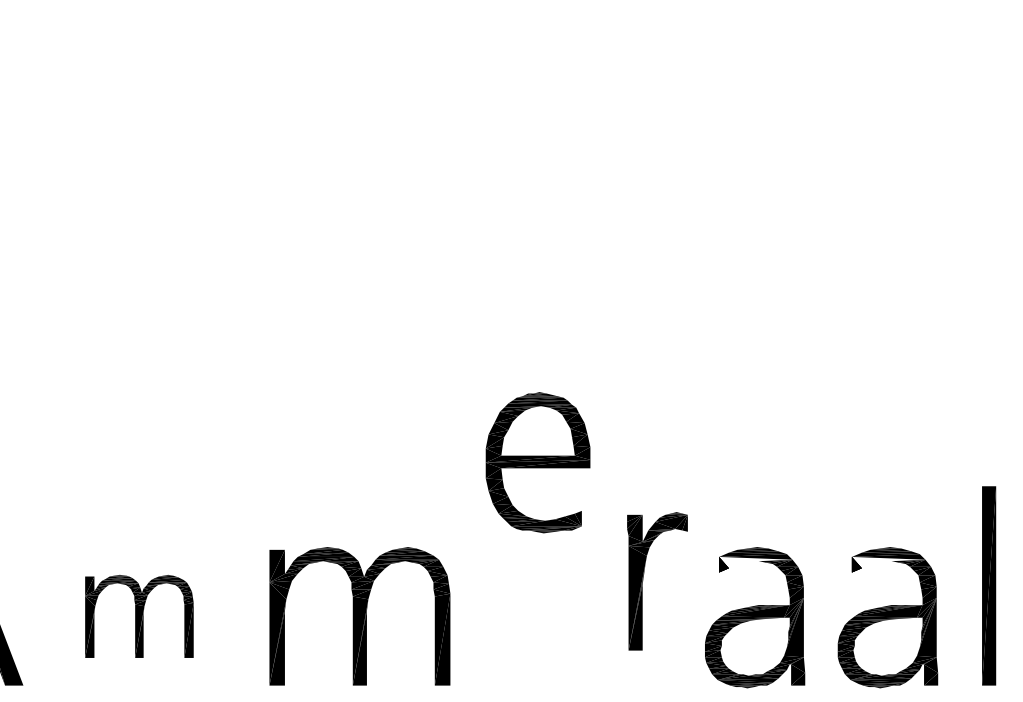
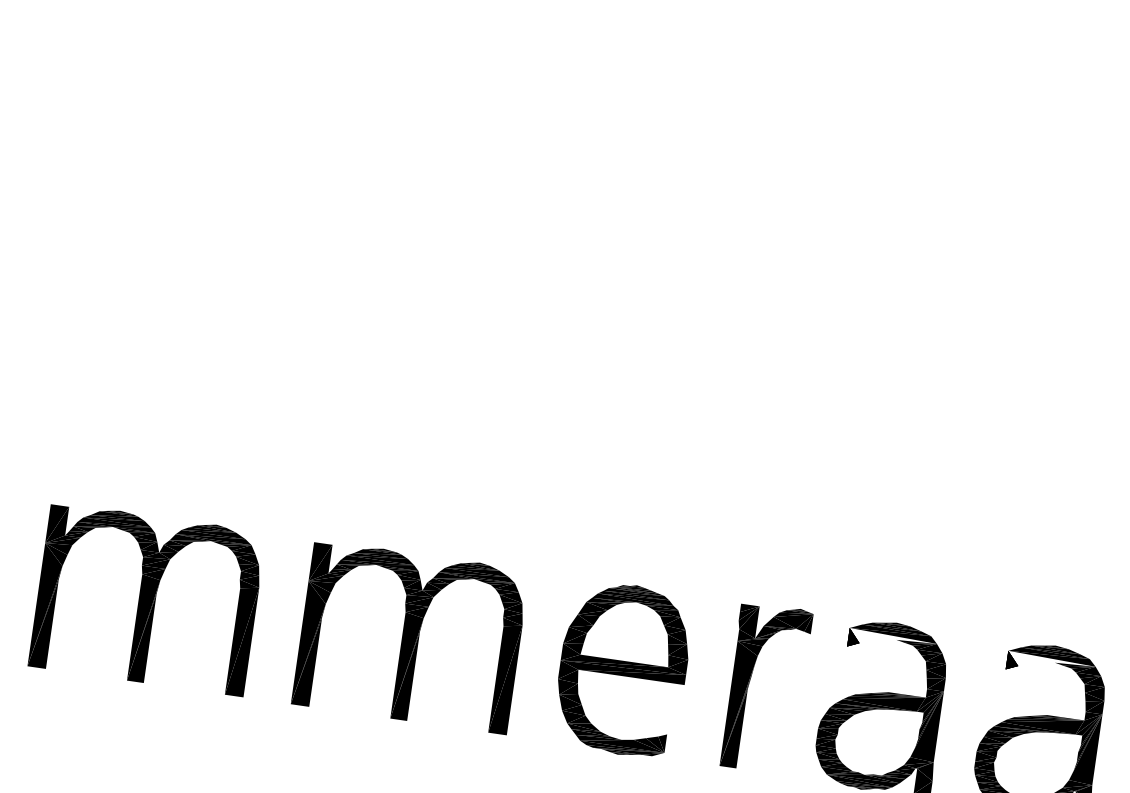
part: (537, 462) -> (622, 669), moved
part: (643, 580) -> (749, 684), moved
part: (139, 616) -> (147, 599), size x1.67

